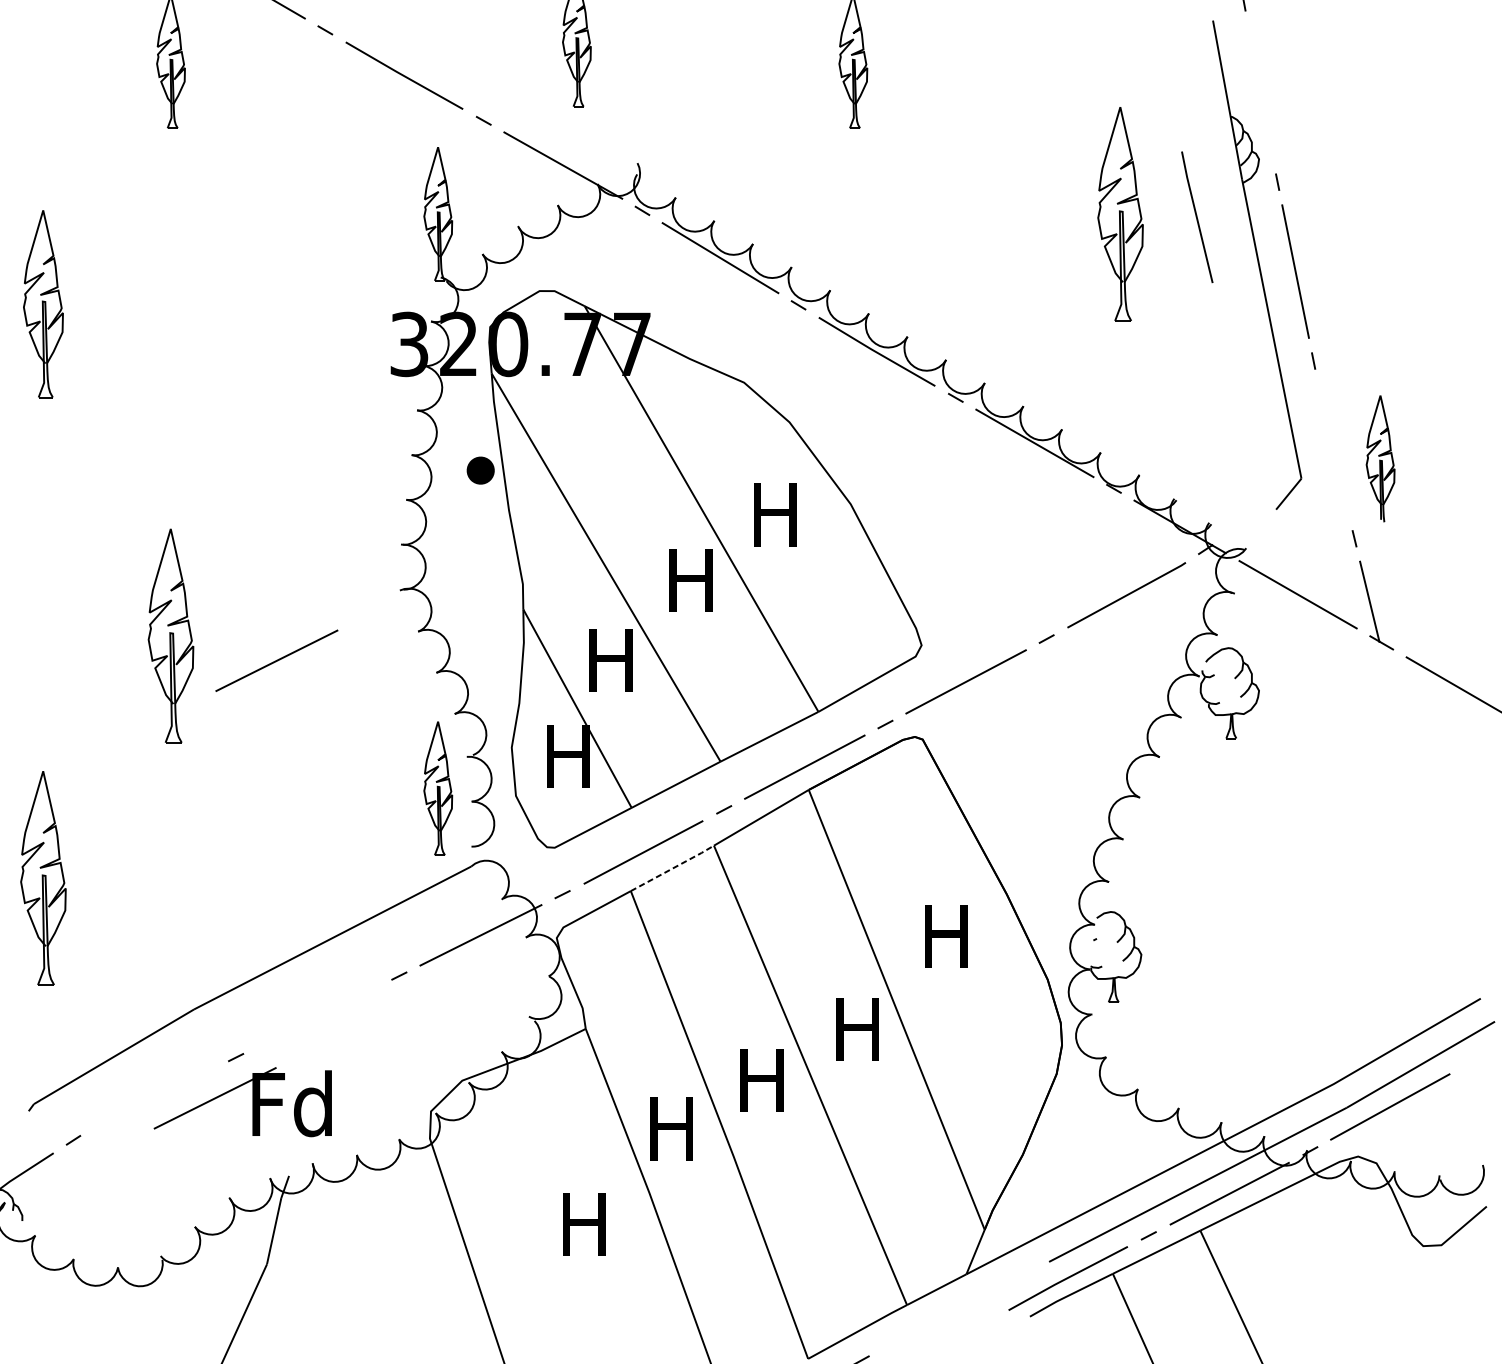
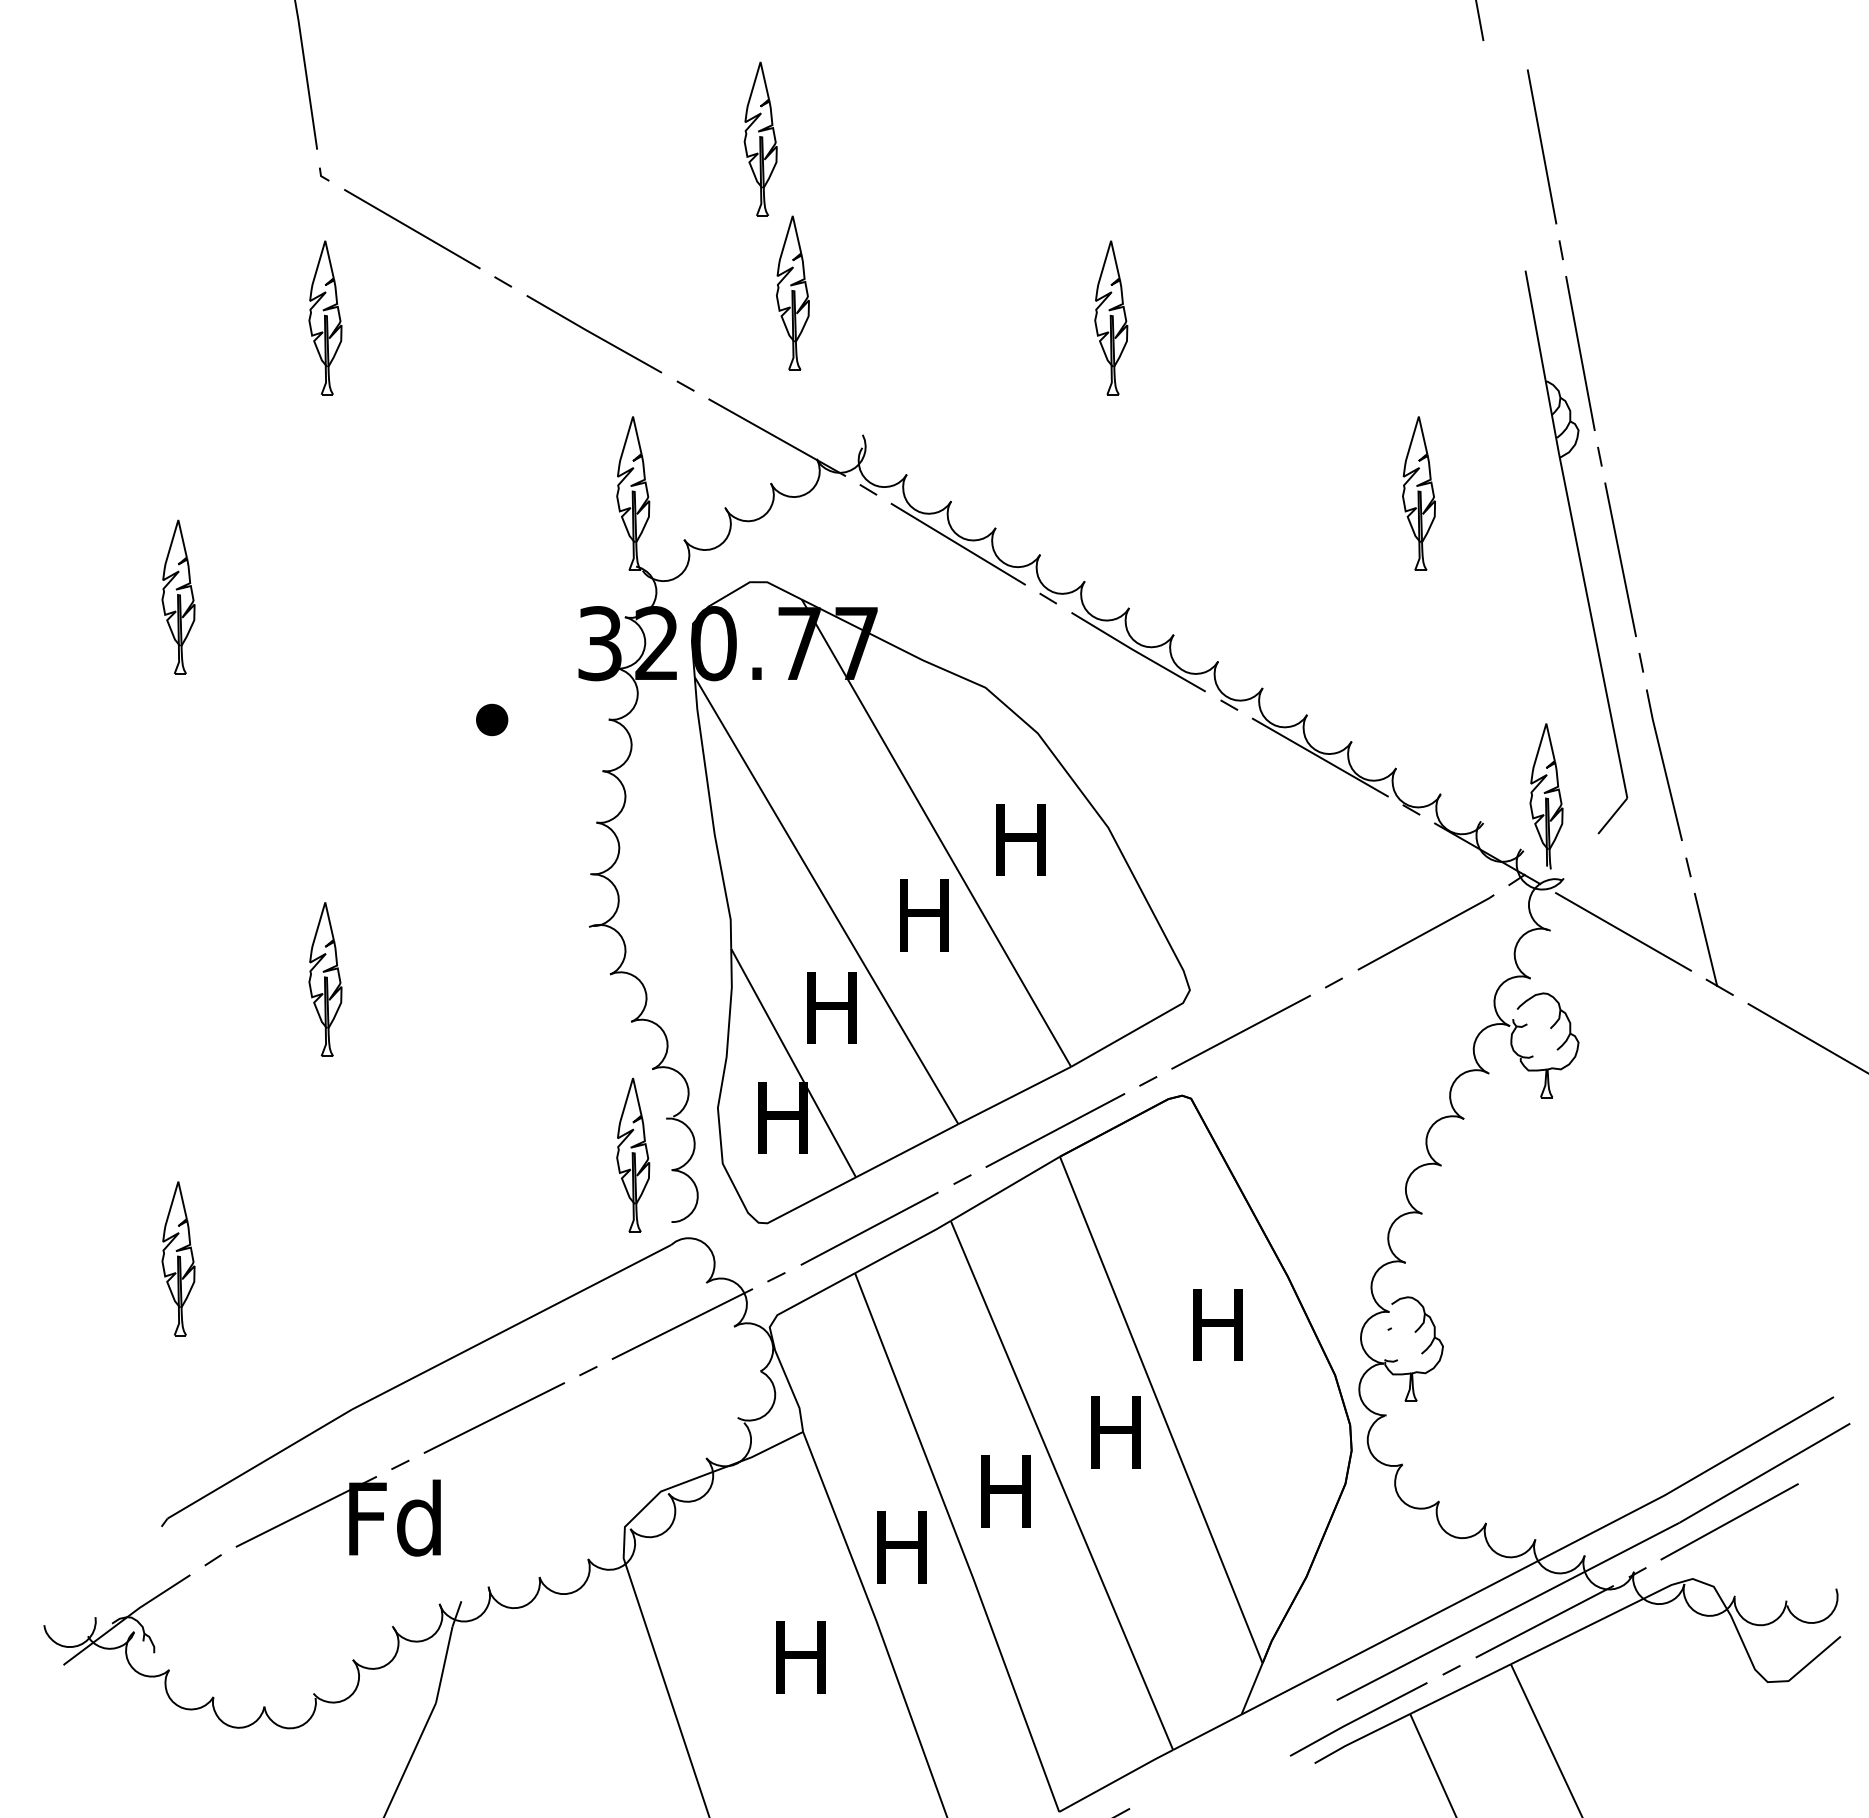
line: (1260, 92) -> (1580, 353), added
part: (1120, 214) -> (1418, 493), size x0.62
line: (1197, 216) -> (1664, 764), moved
part: (43, 303) -> (178, 596), size x0.71
part: (1380, 458) -> (1546, 796), moved
part: (481, 470) -> (492, 719), moved
part: (171, 636) -> (325, 979), size x0.62
line: (276, 660) -> (494, 1417), moved
line: (673, 867) -> (904, 1246), dashed -> solid
part: (43, 878) -> (178, 1258), size x0.62
part: (252, 1102) -> (349, 1516), moved

